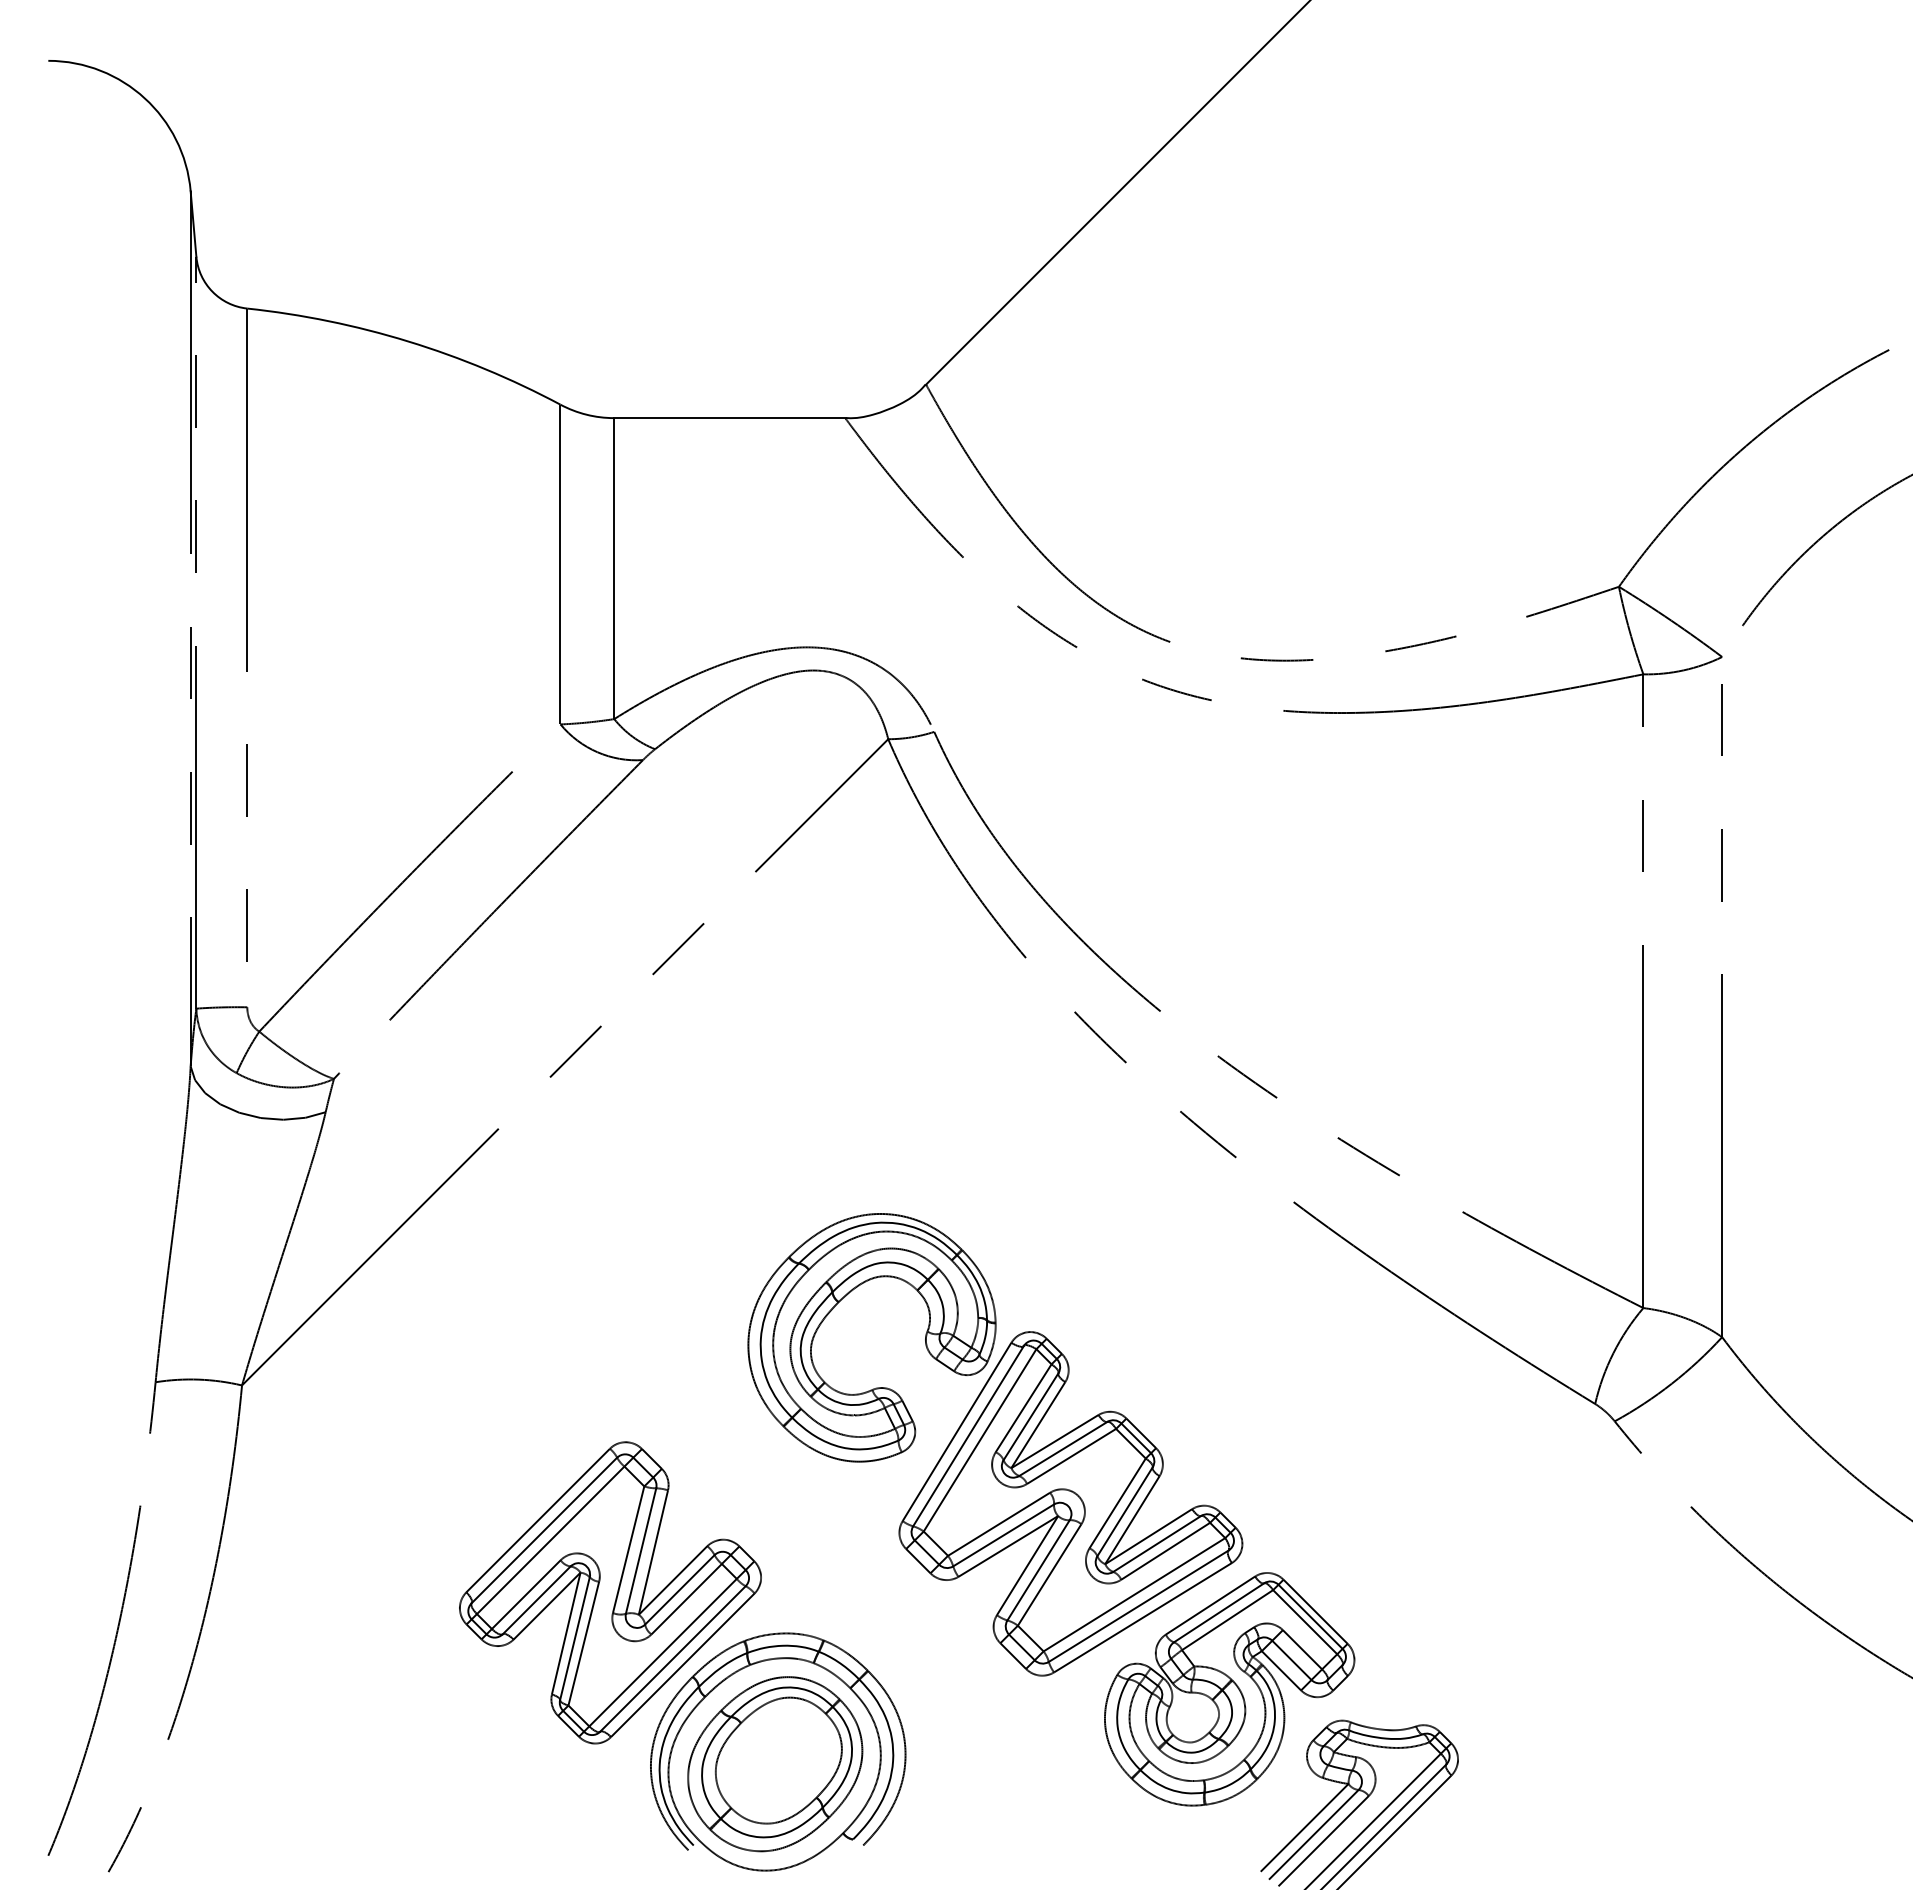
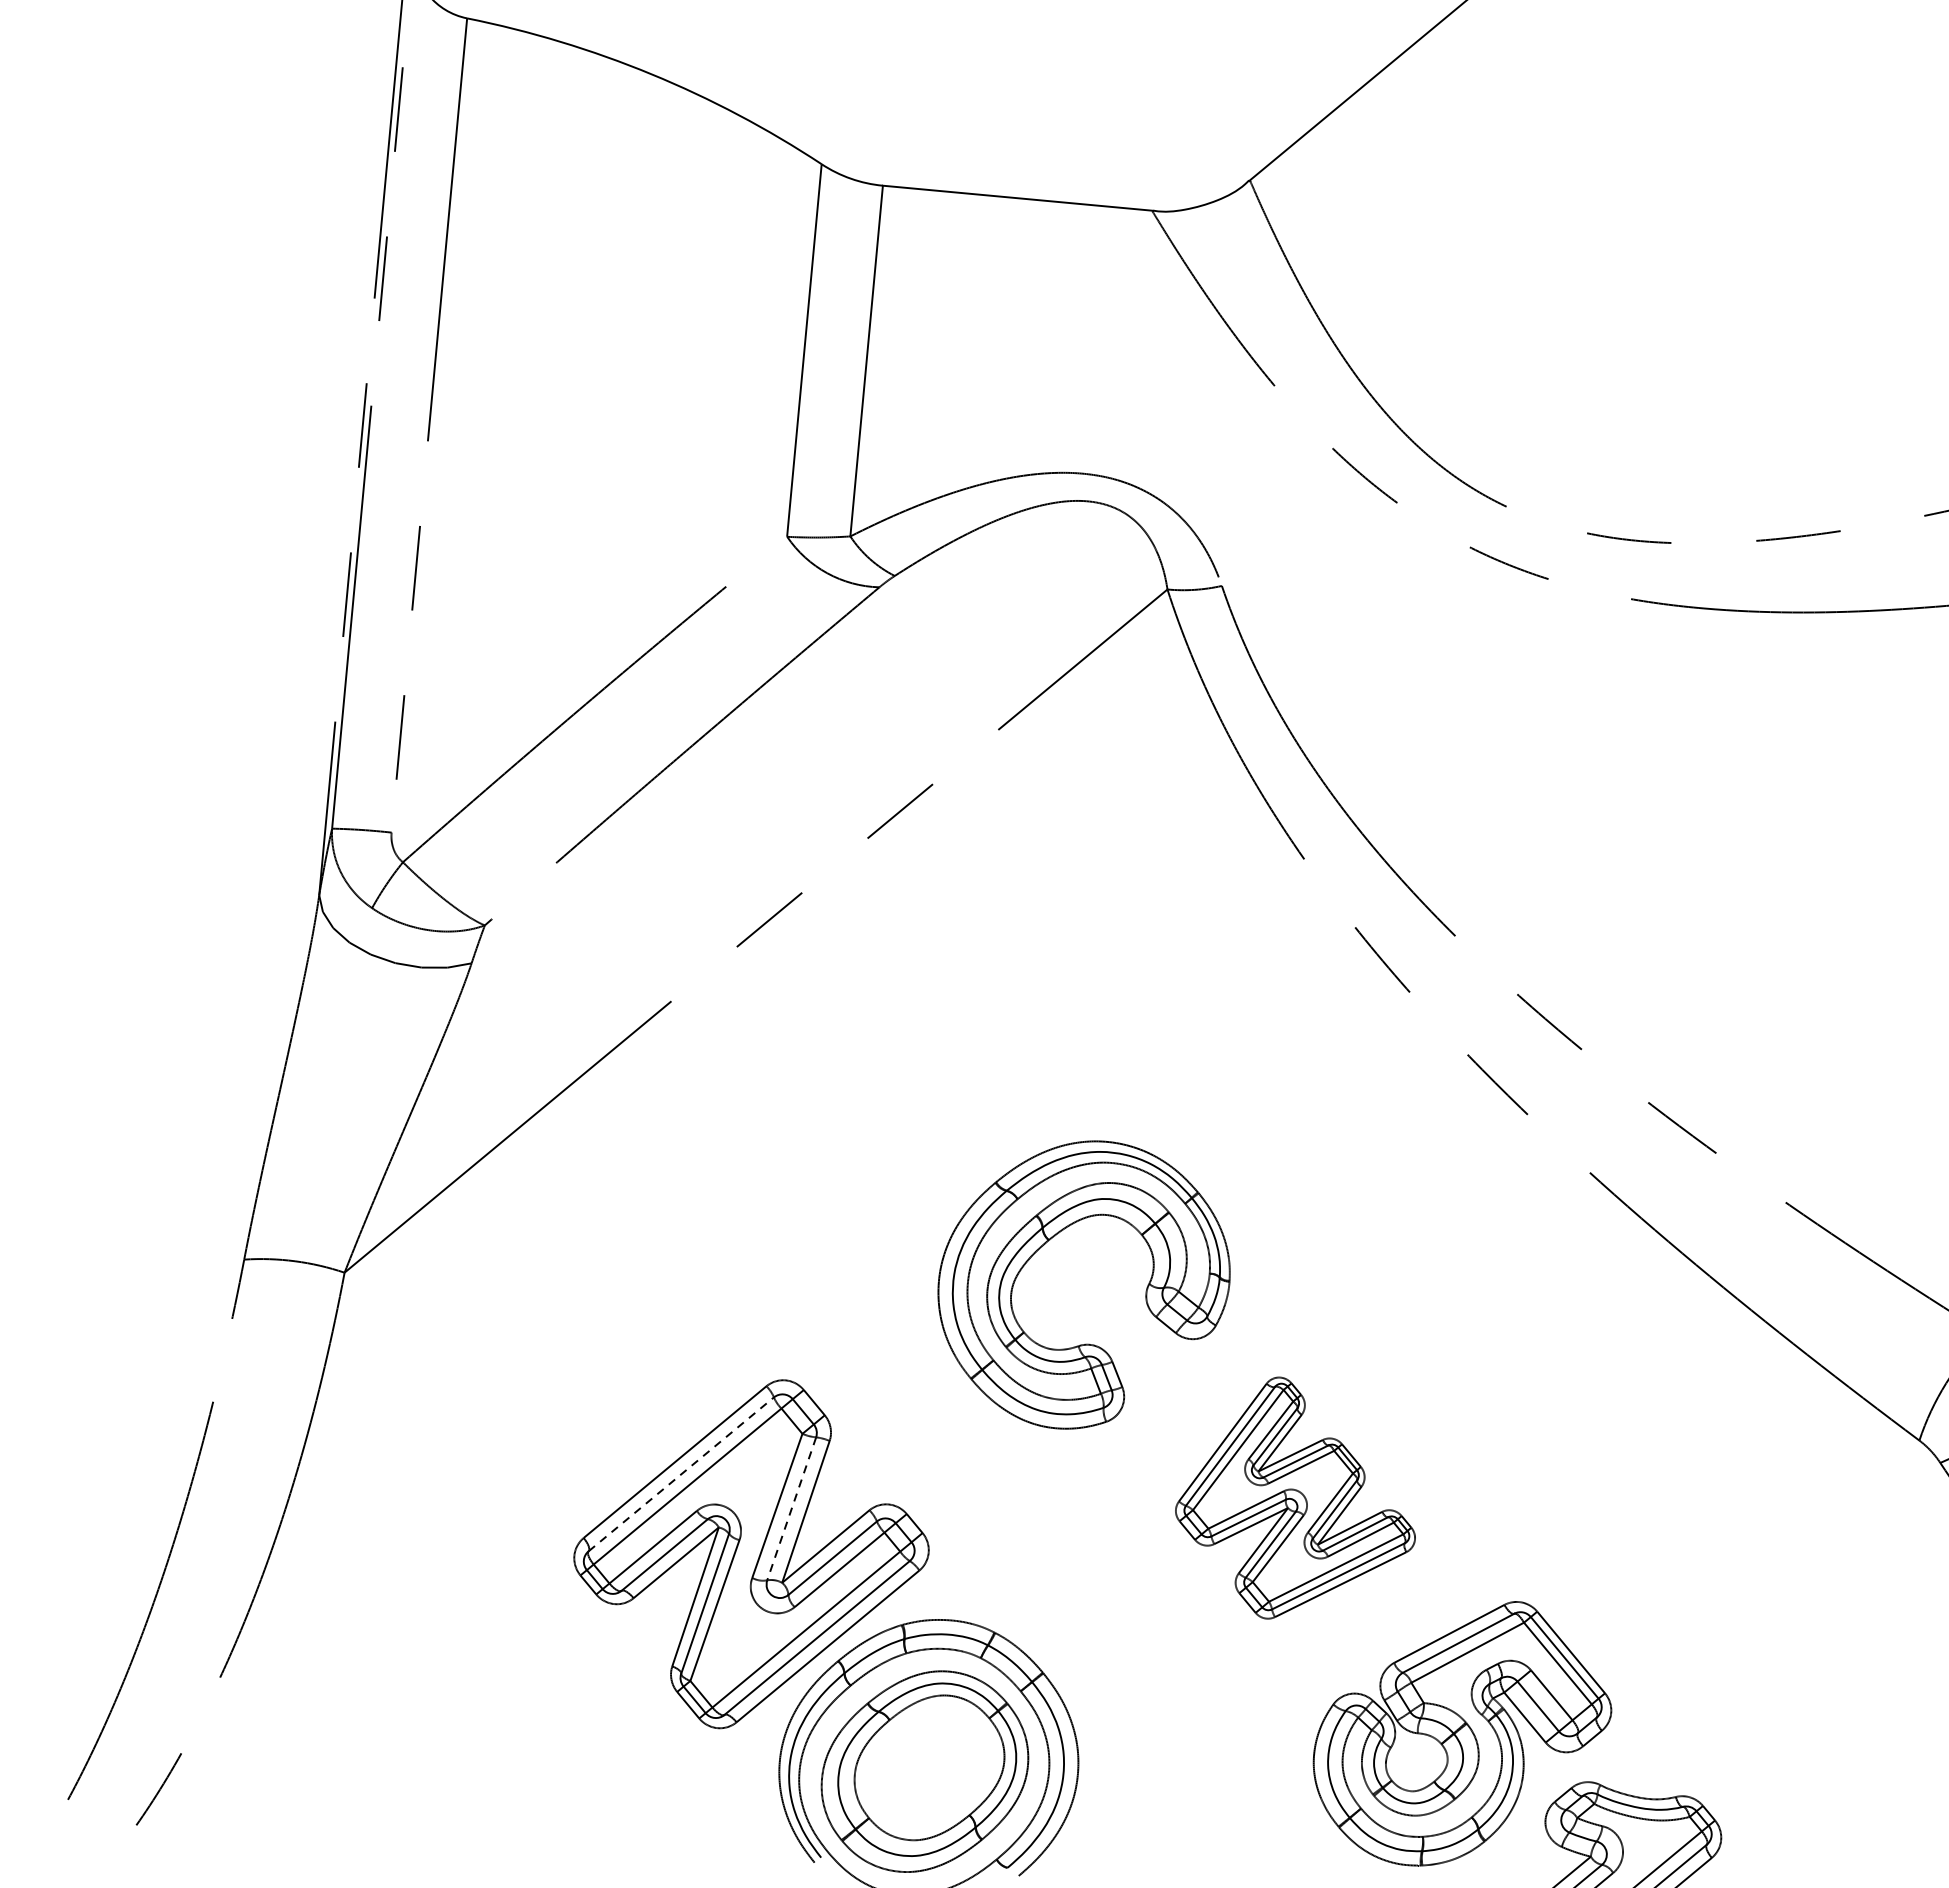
part: (1070, 1503) -> (1297, 1499), size x0.6
line: (544, 1530) -> (681, 1474), solid -> dashed
line: (641, 1551) -> (792, 1509), solid -> dashed

